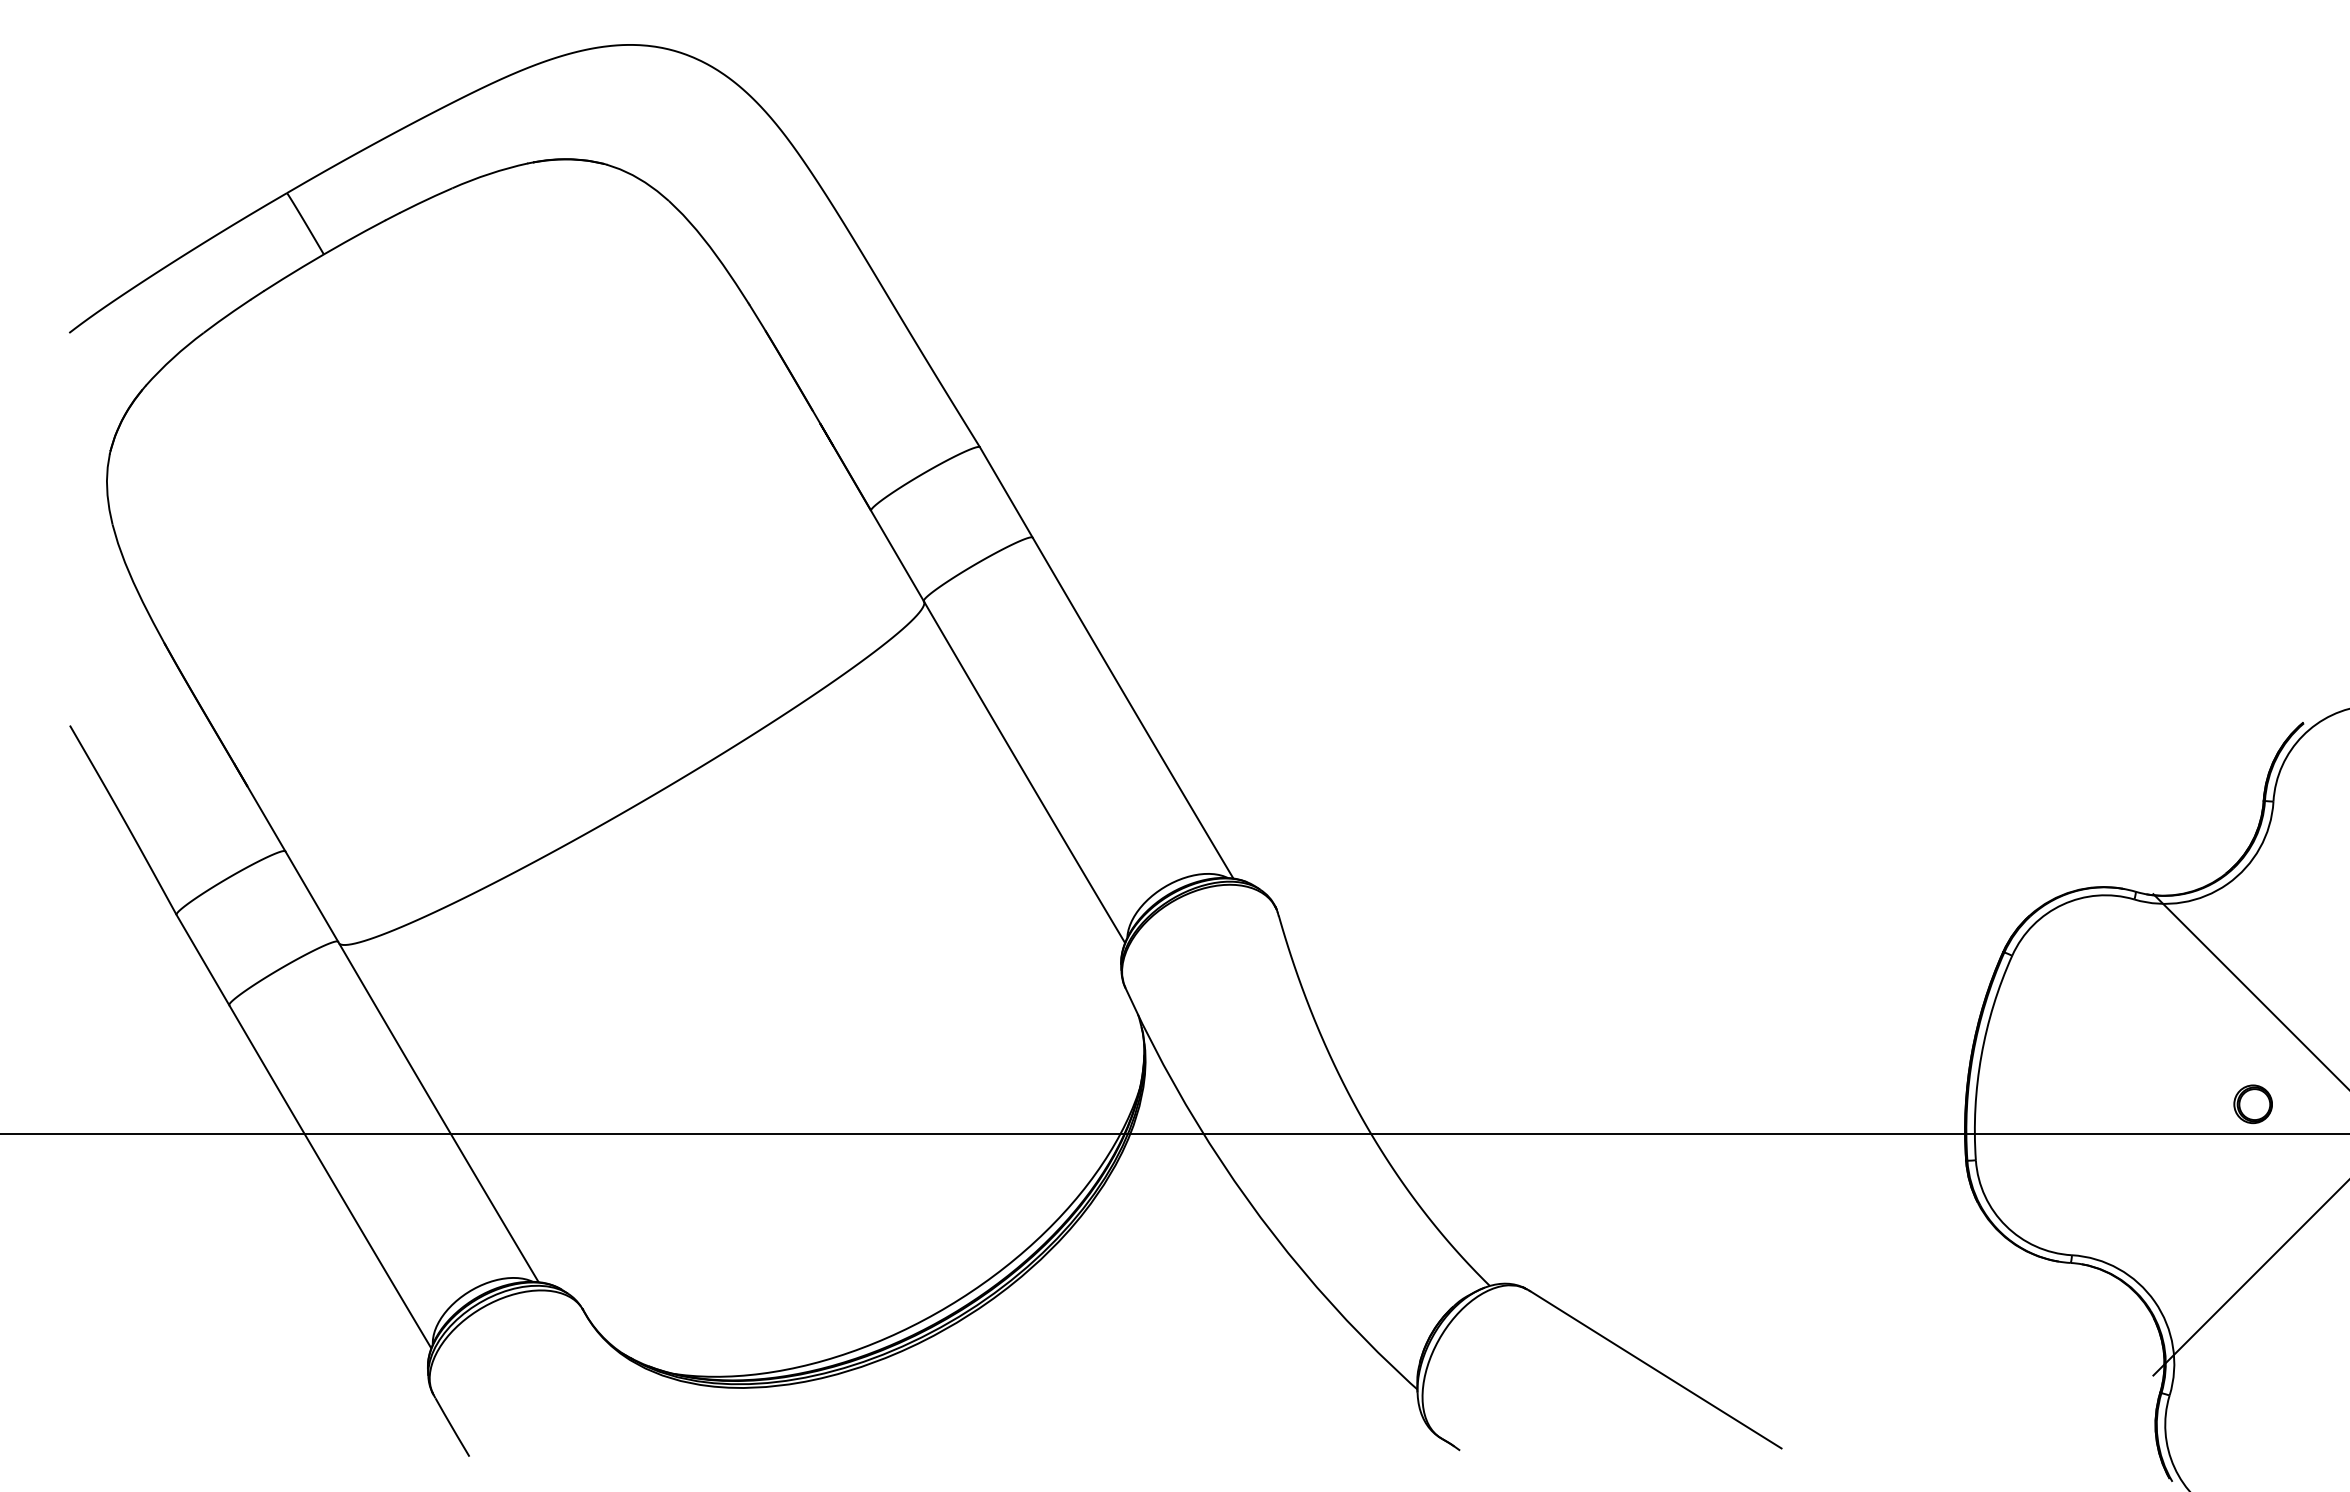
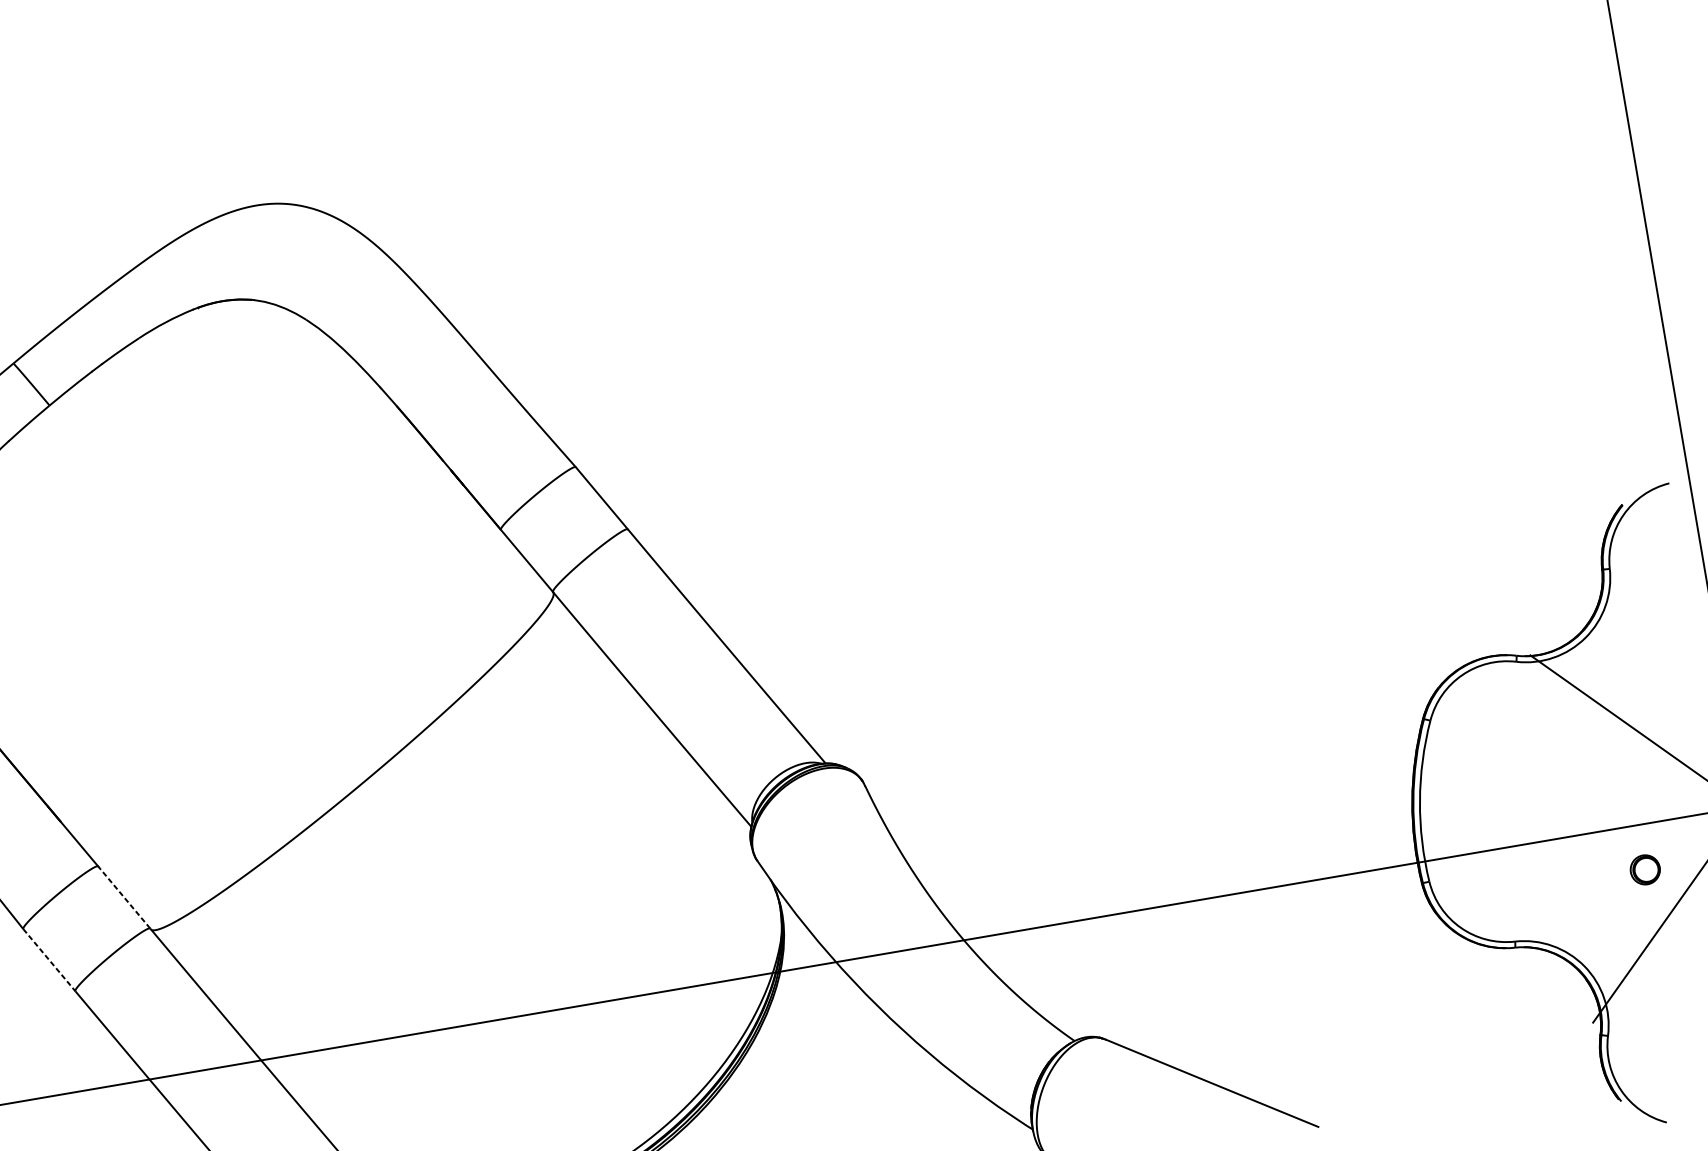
line: (311, 896) -> (123, 897), solid -> dashed
line: (203, 960) -> (49, 960), solid -> dashed
part: (2252, 1104) -> (1644, 870), moved

